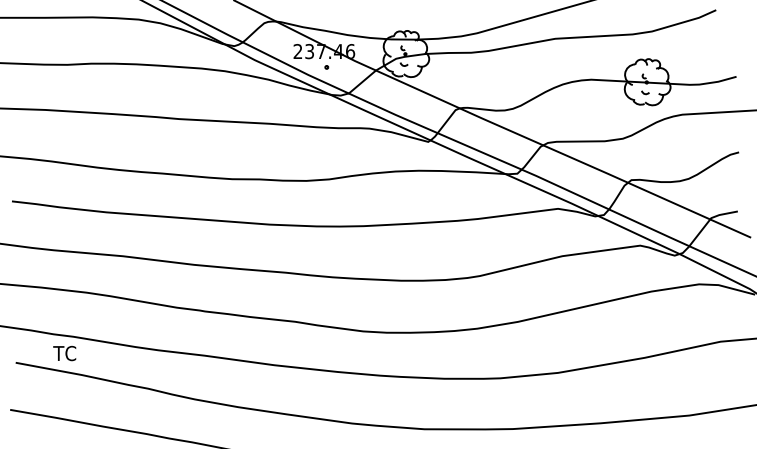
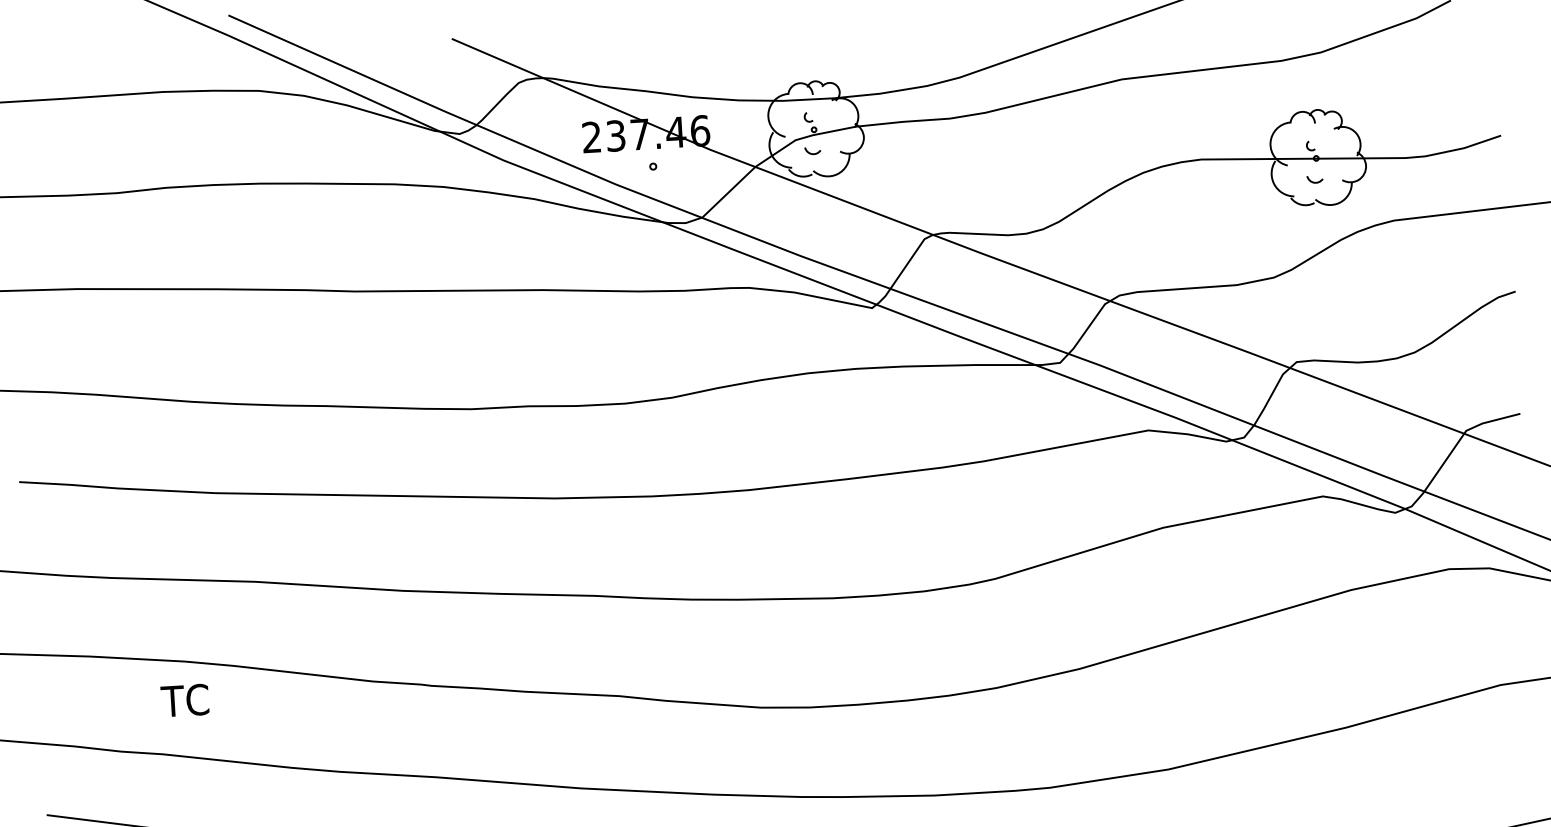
text: (64, 353) -> (184, 700), moved

